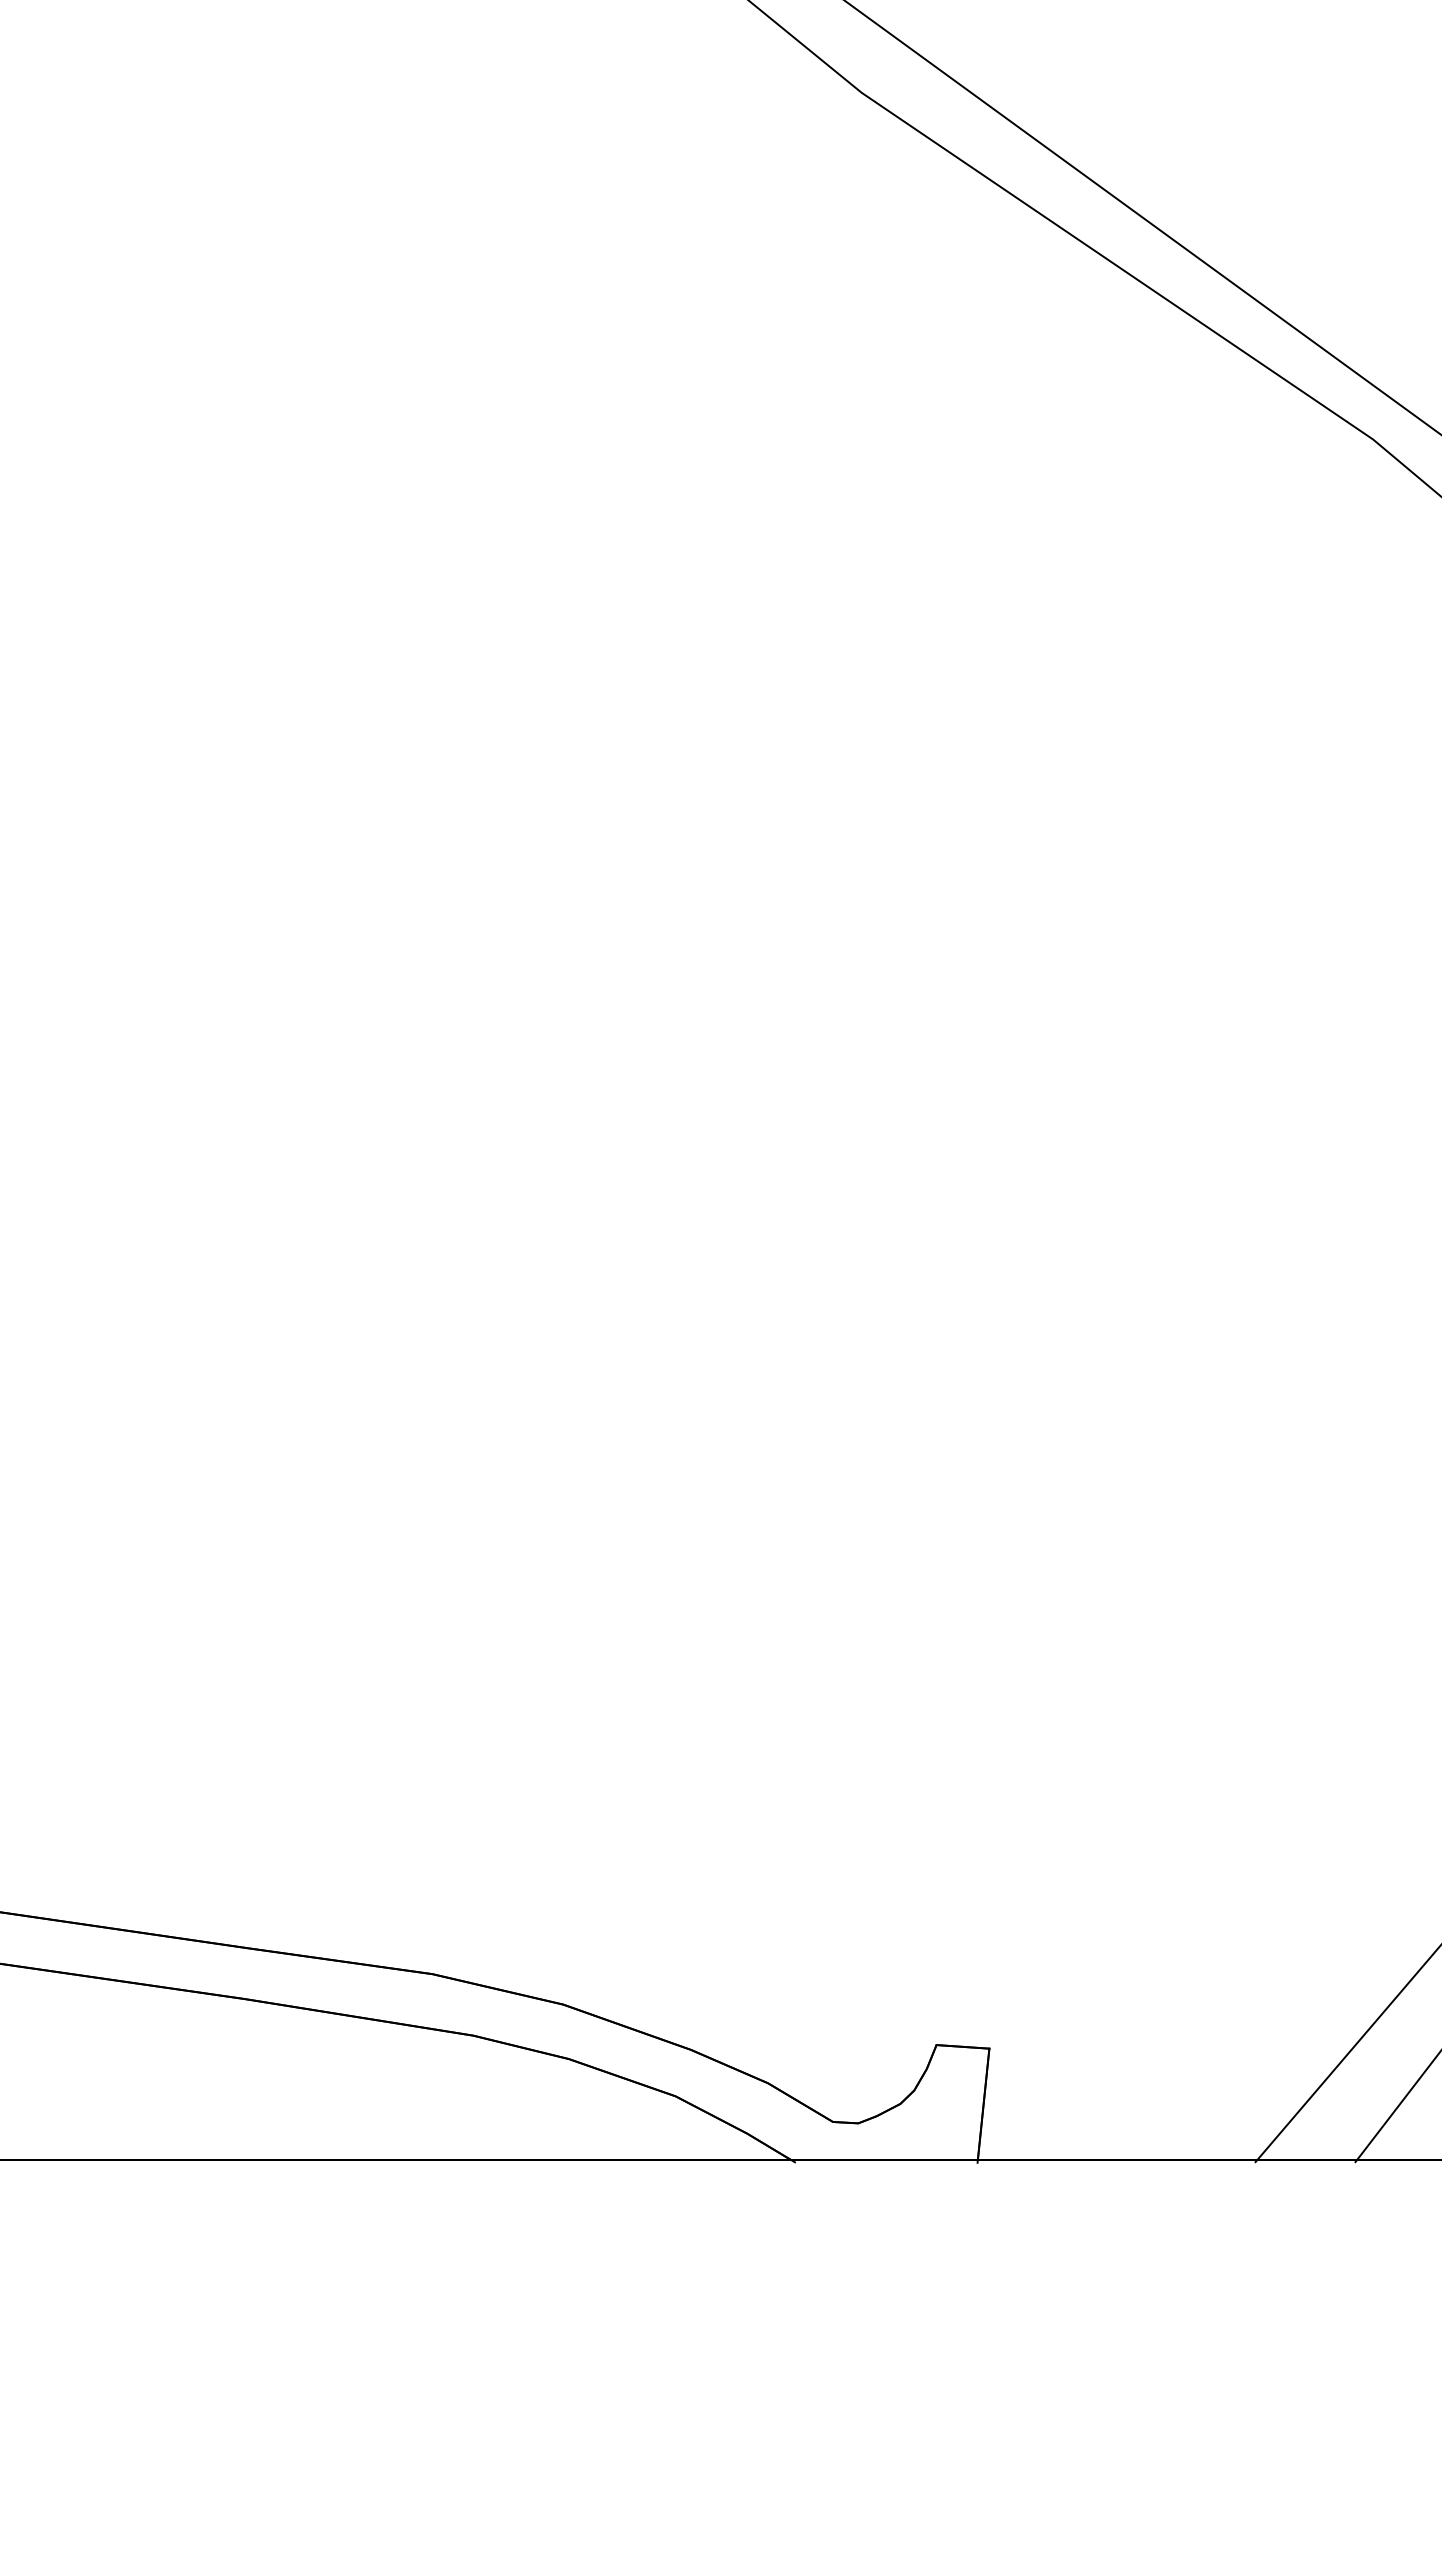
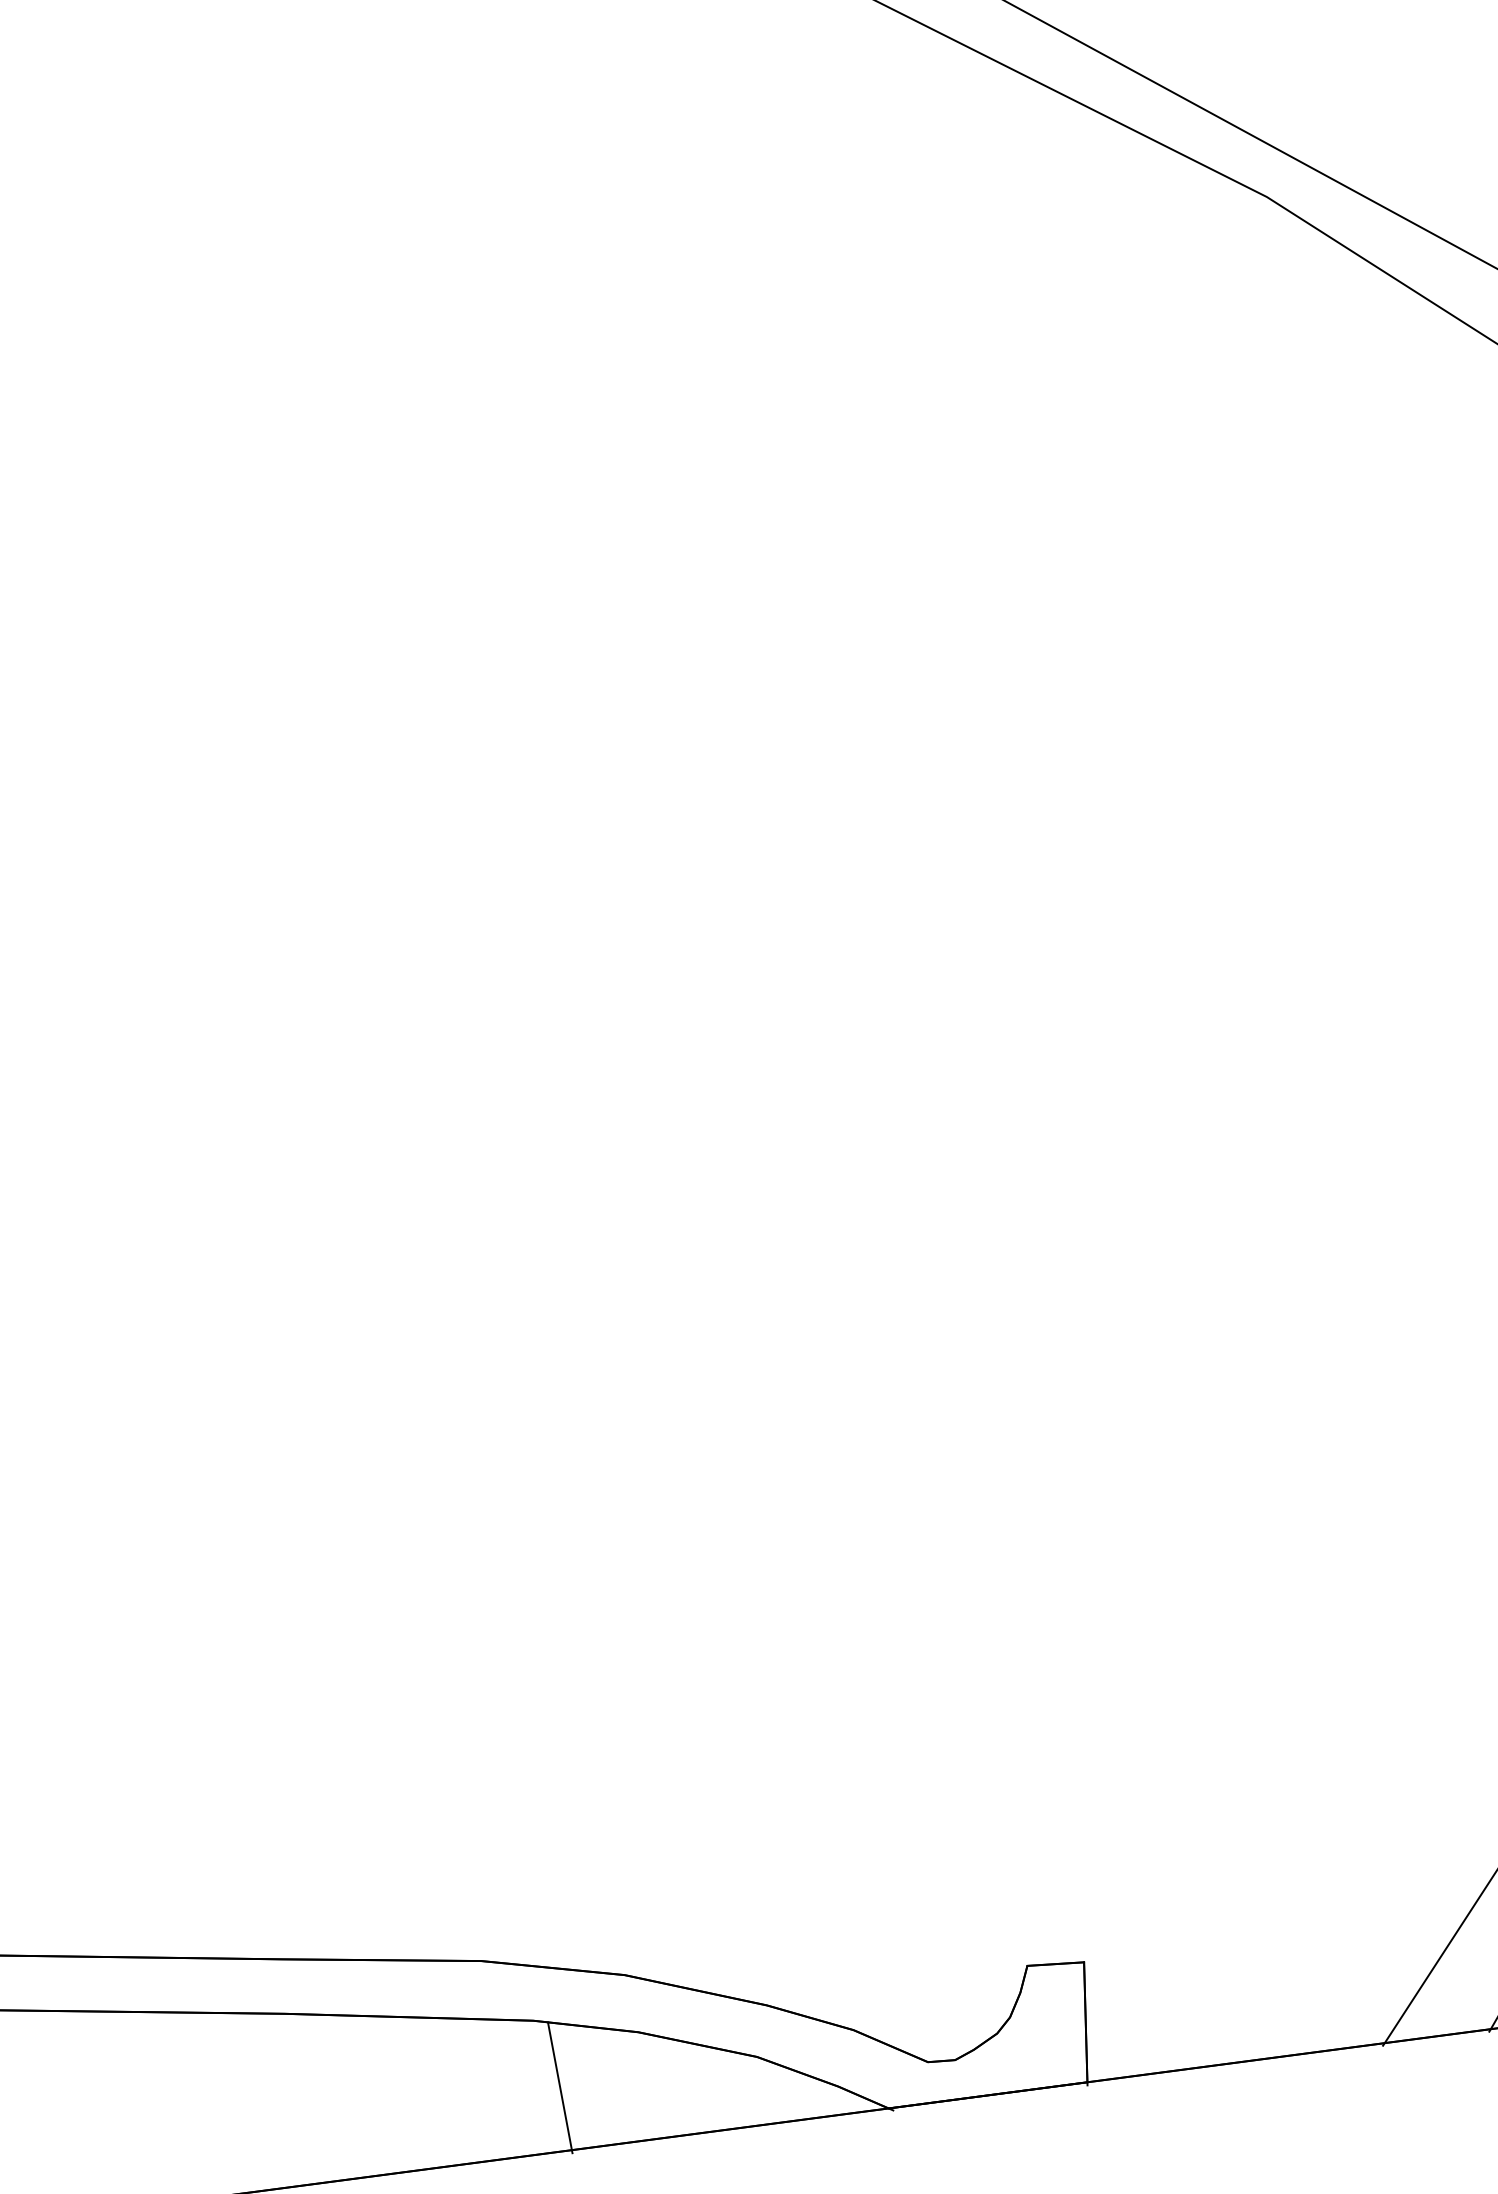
line: (489, 2100) -> (559, 2087), added

